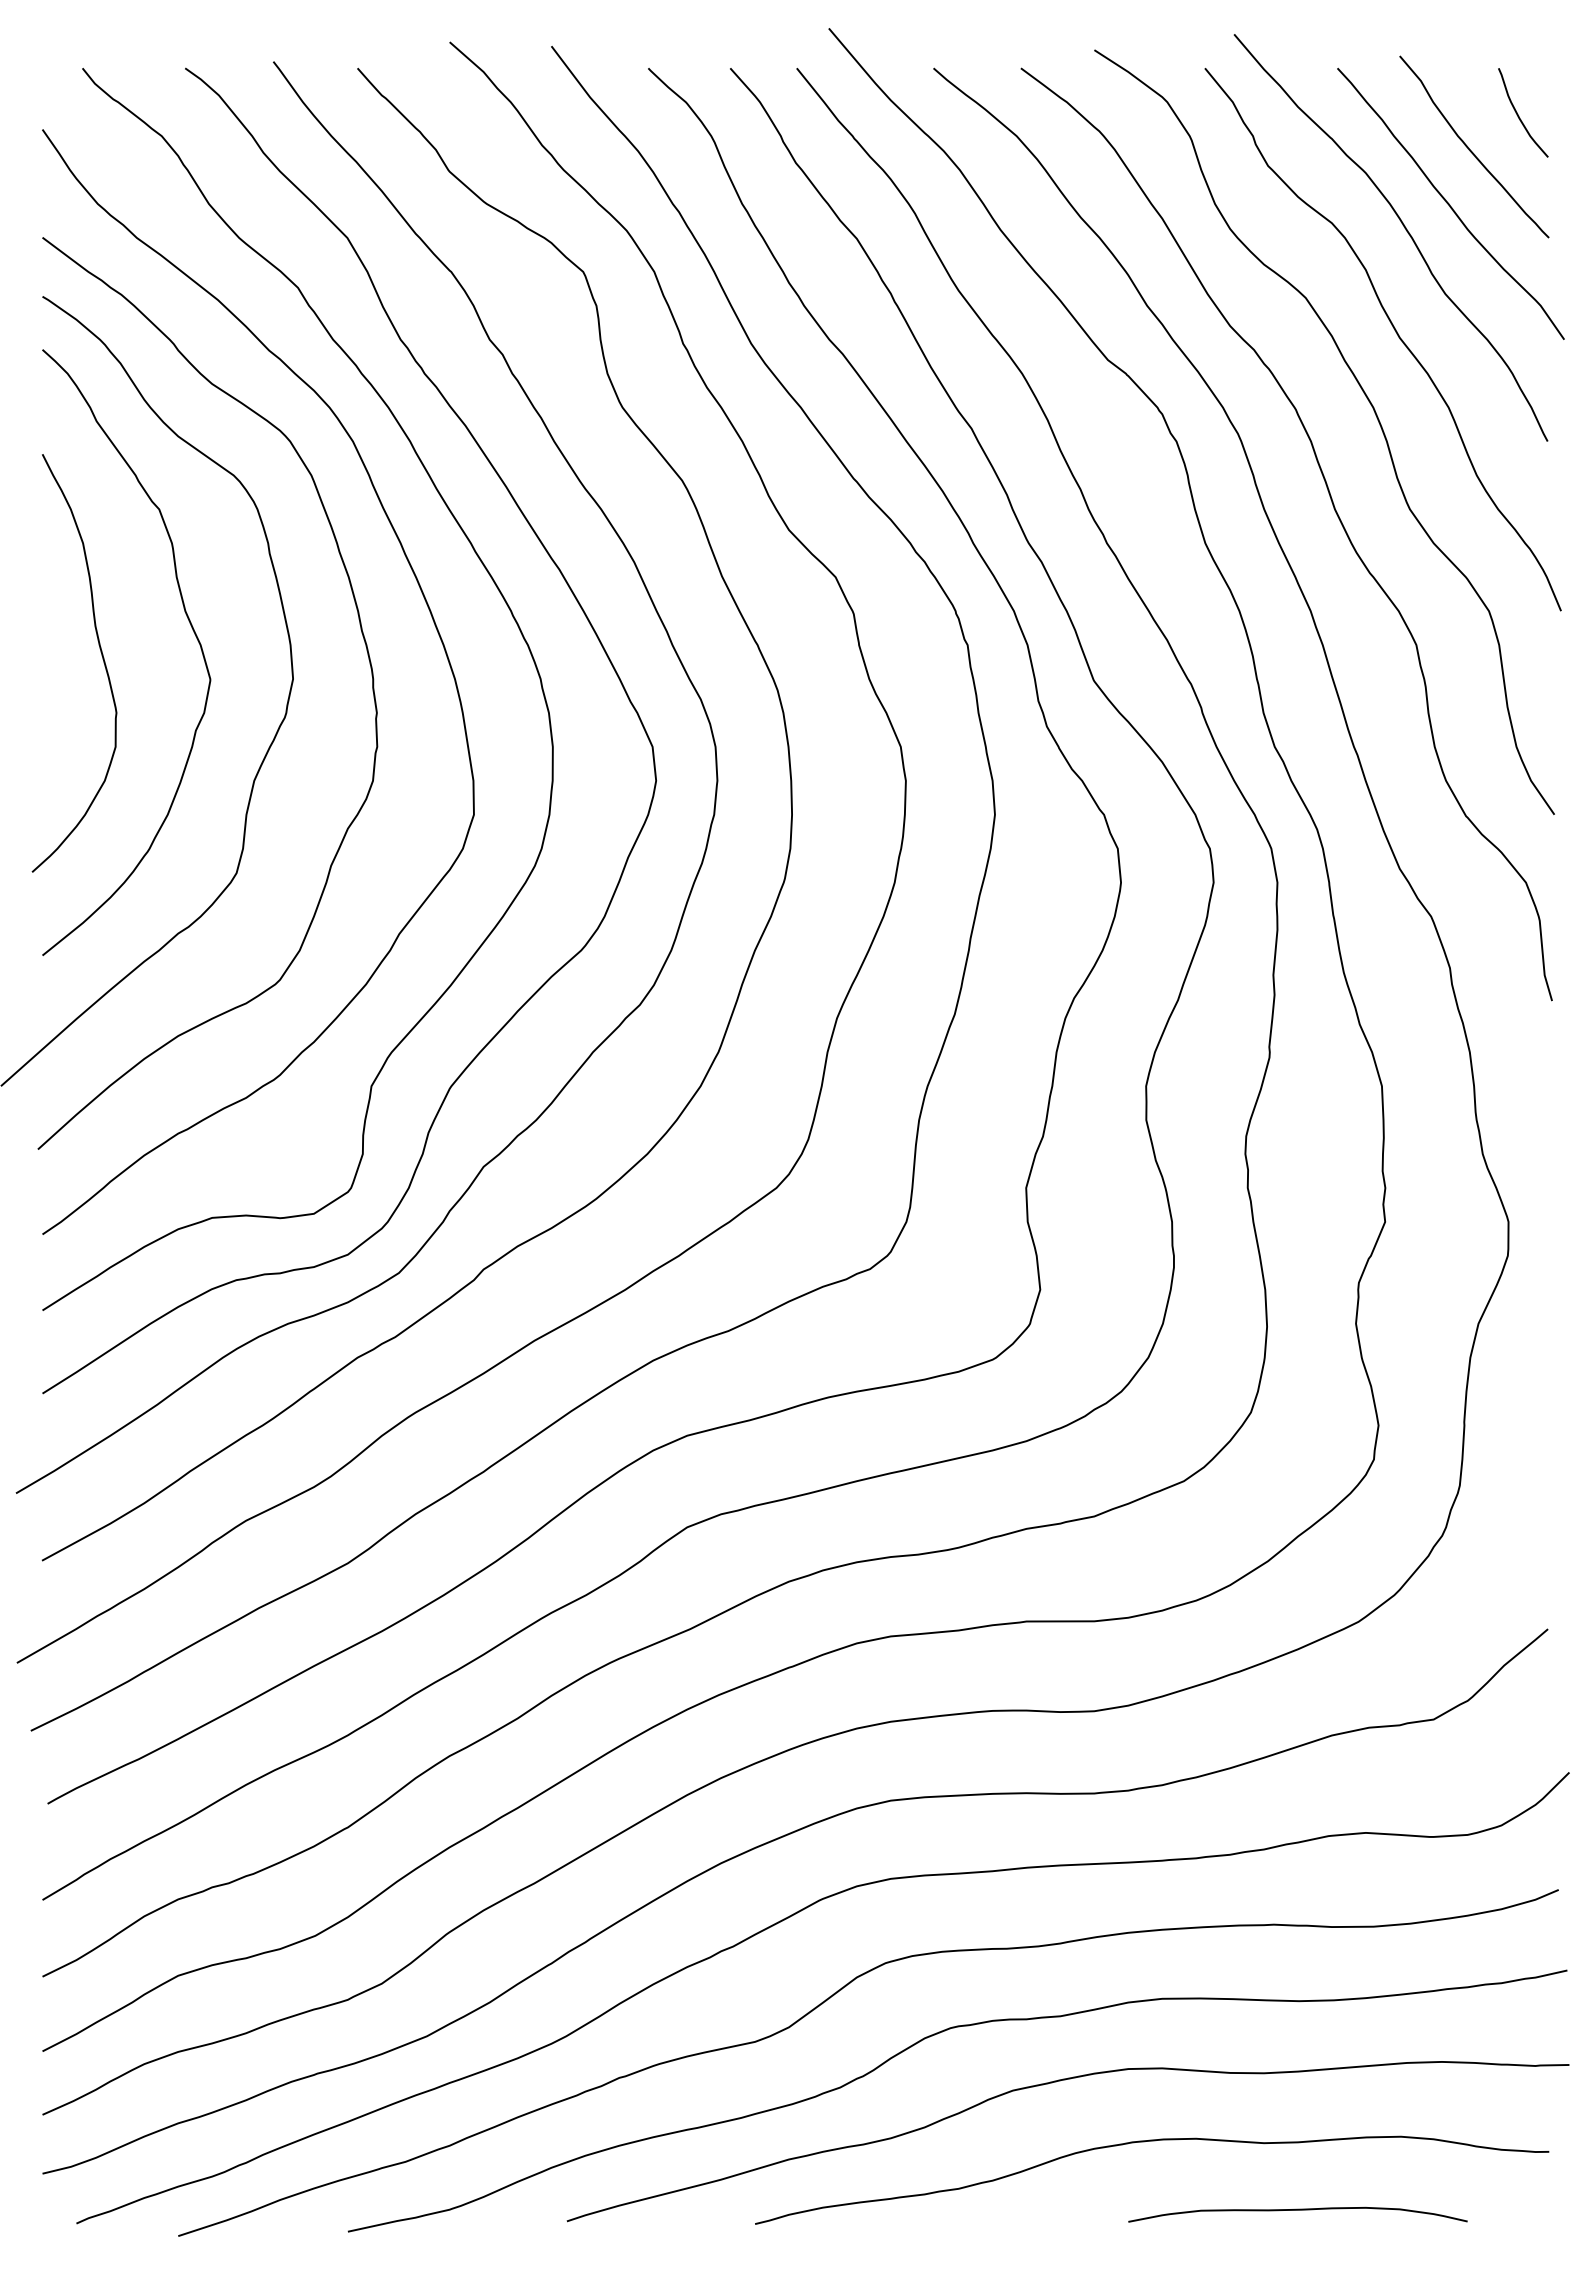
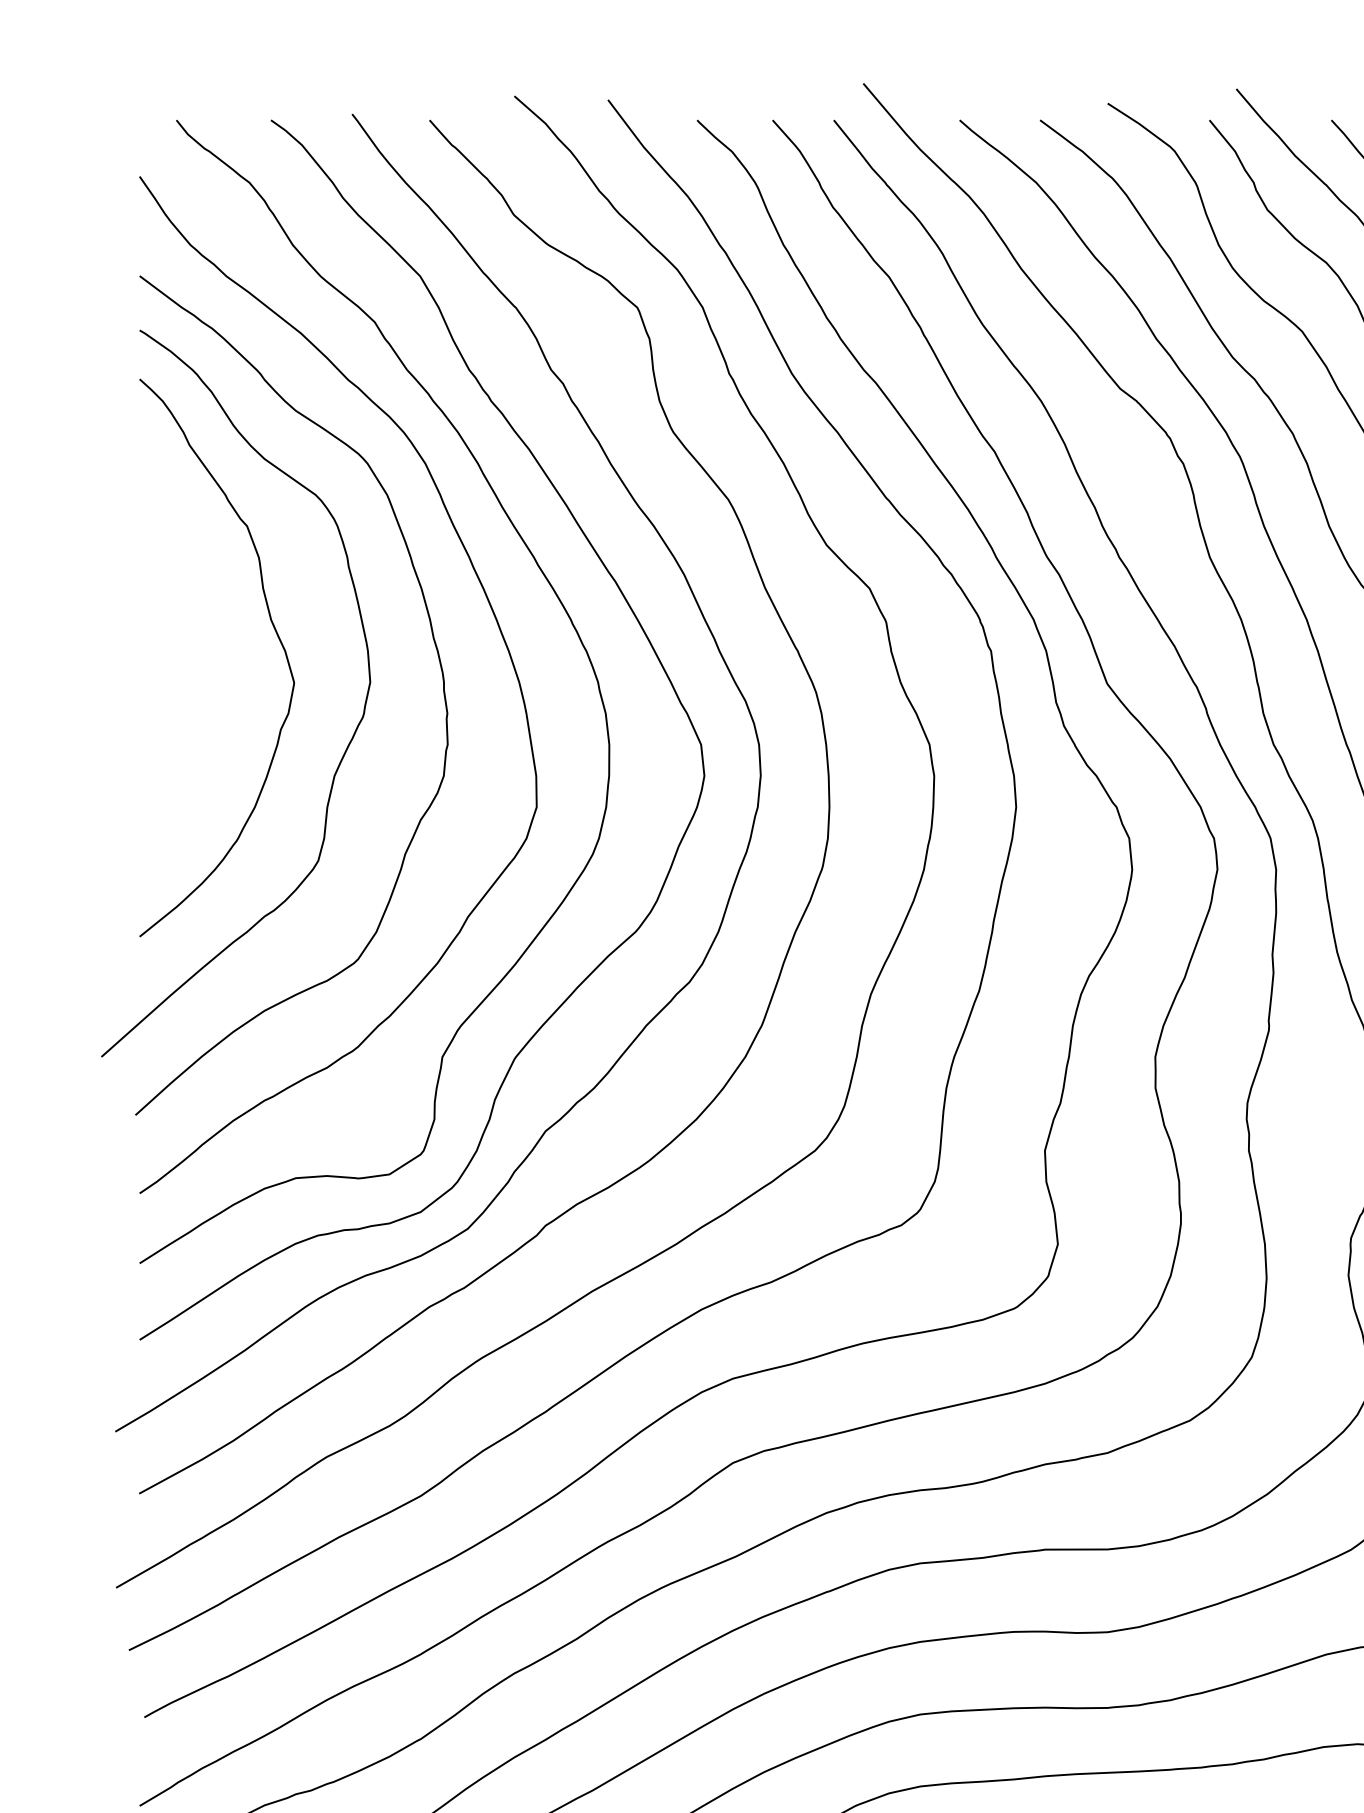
curve: (101, 655) -> (193, 660), removed

